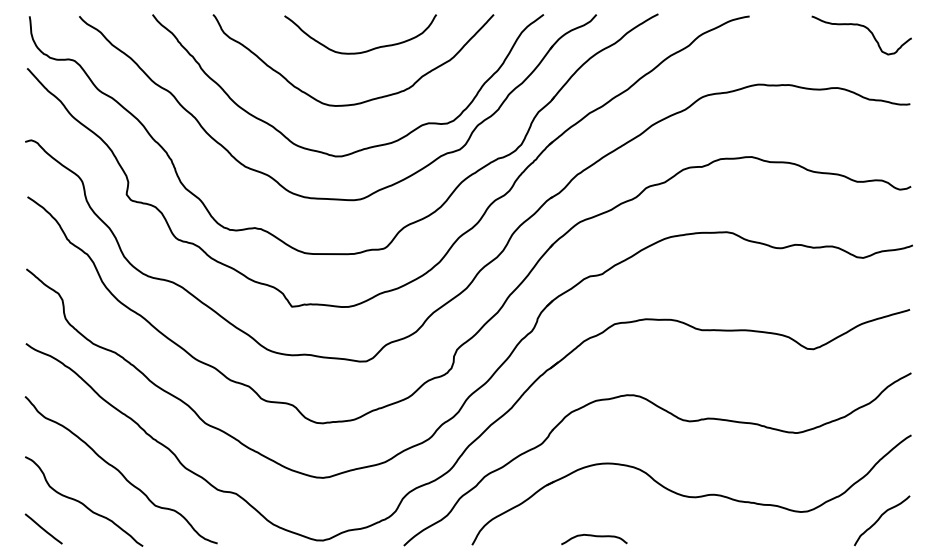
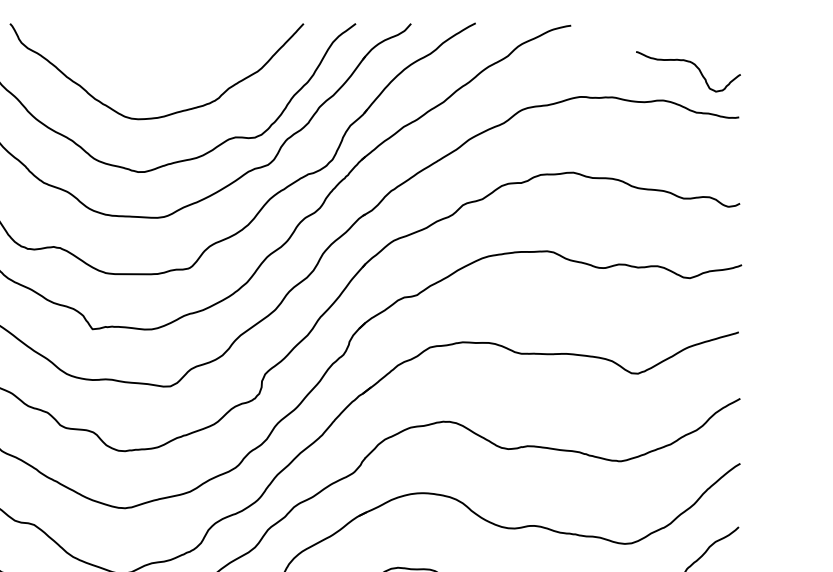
curve: (865, 28) -> (692, 64), moved
curve: (365, 50) -> (169, 61), removed

